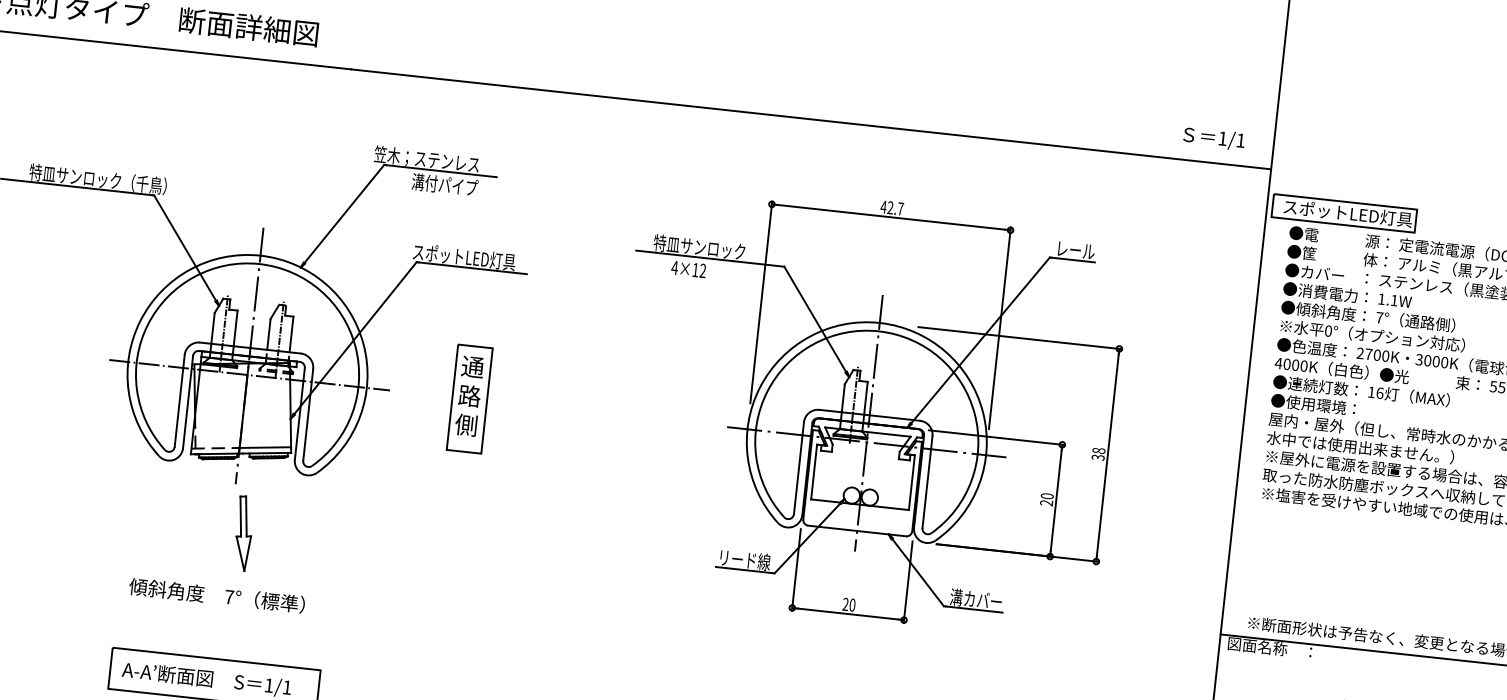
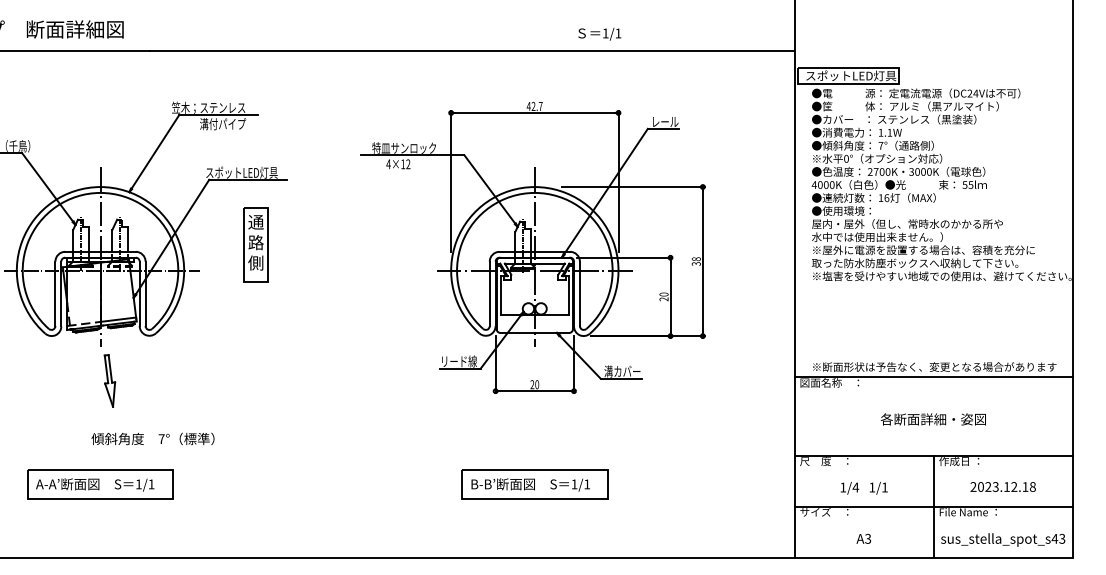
text: (1213, 139) -> (599, 34), moved
part: (468, 398) -> (255, 244), moved
text: (216, 594) -> (152, 438), moved

